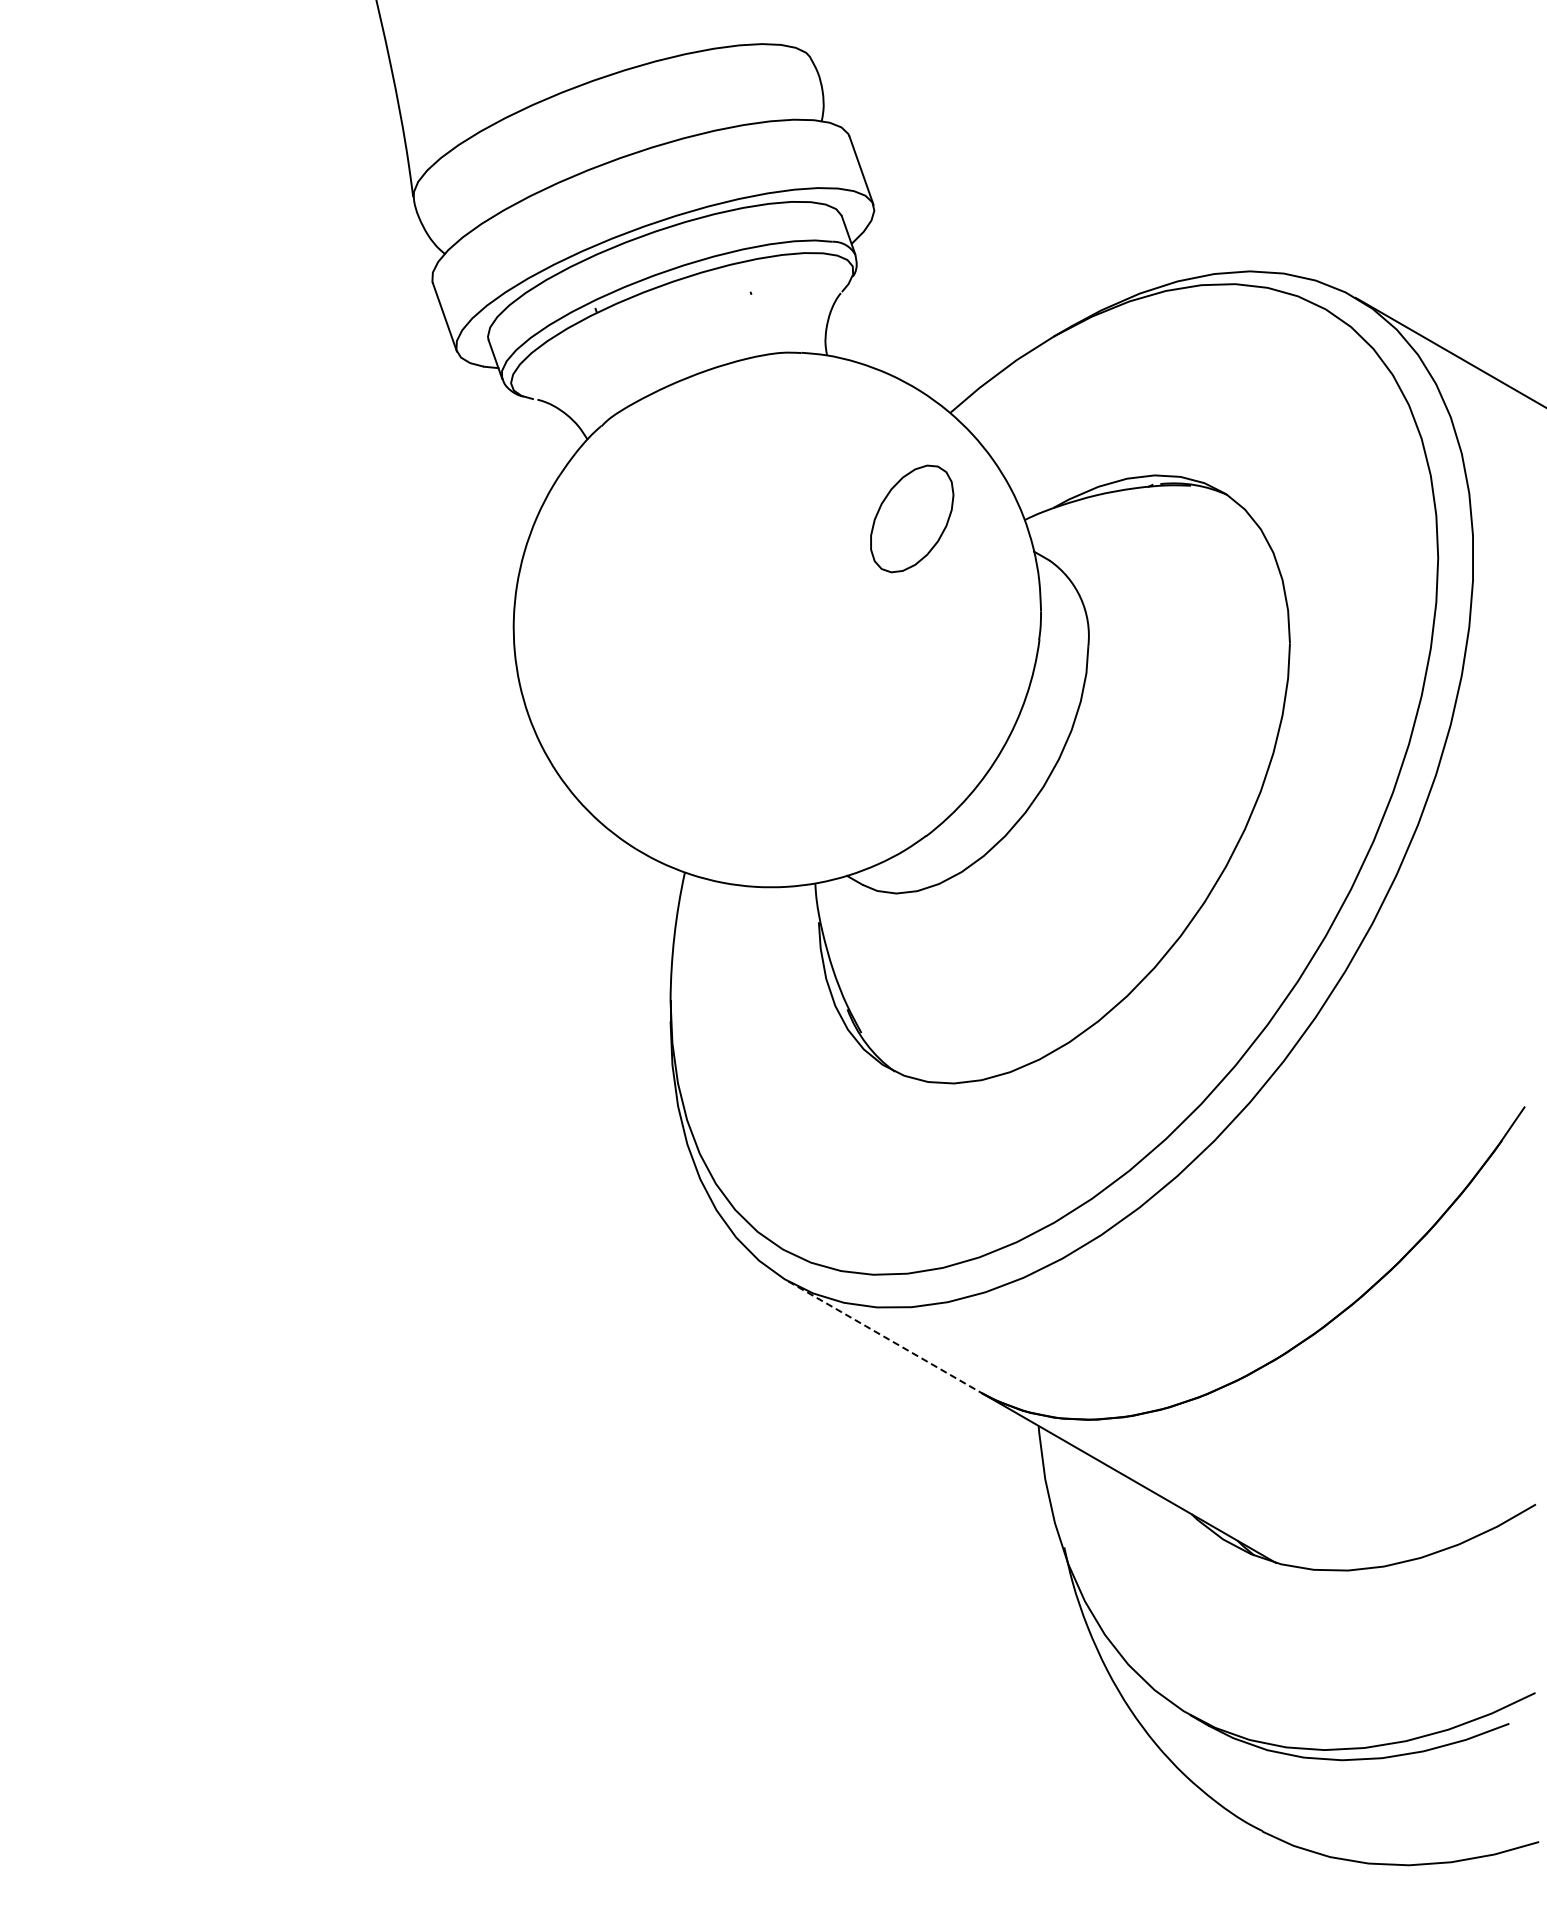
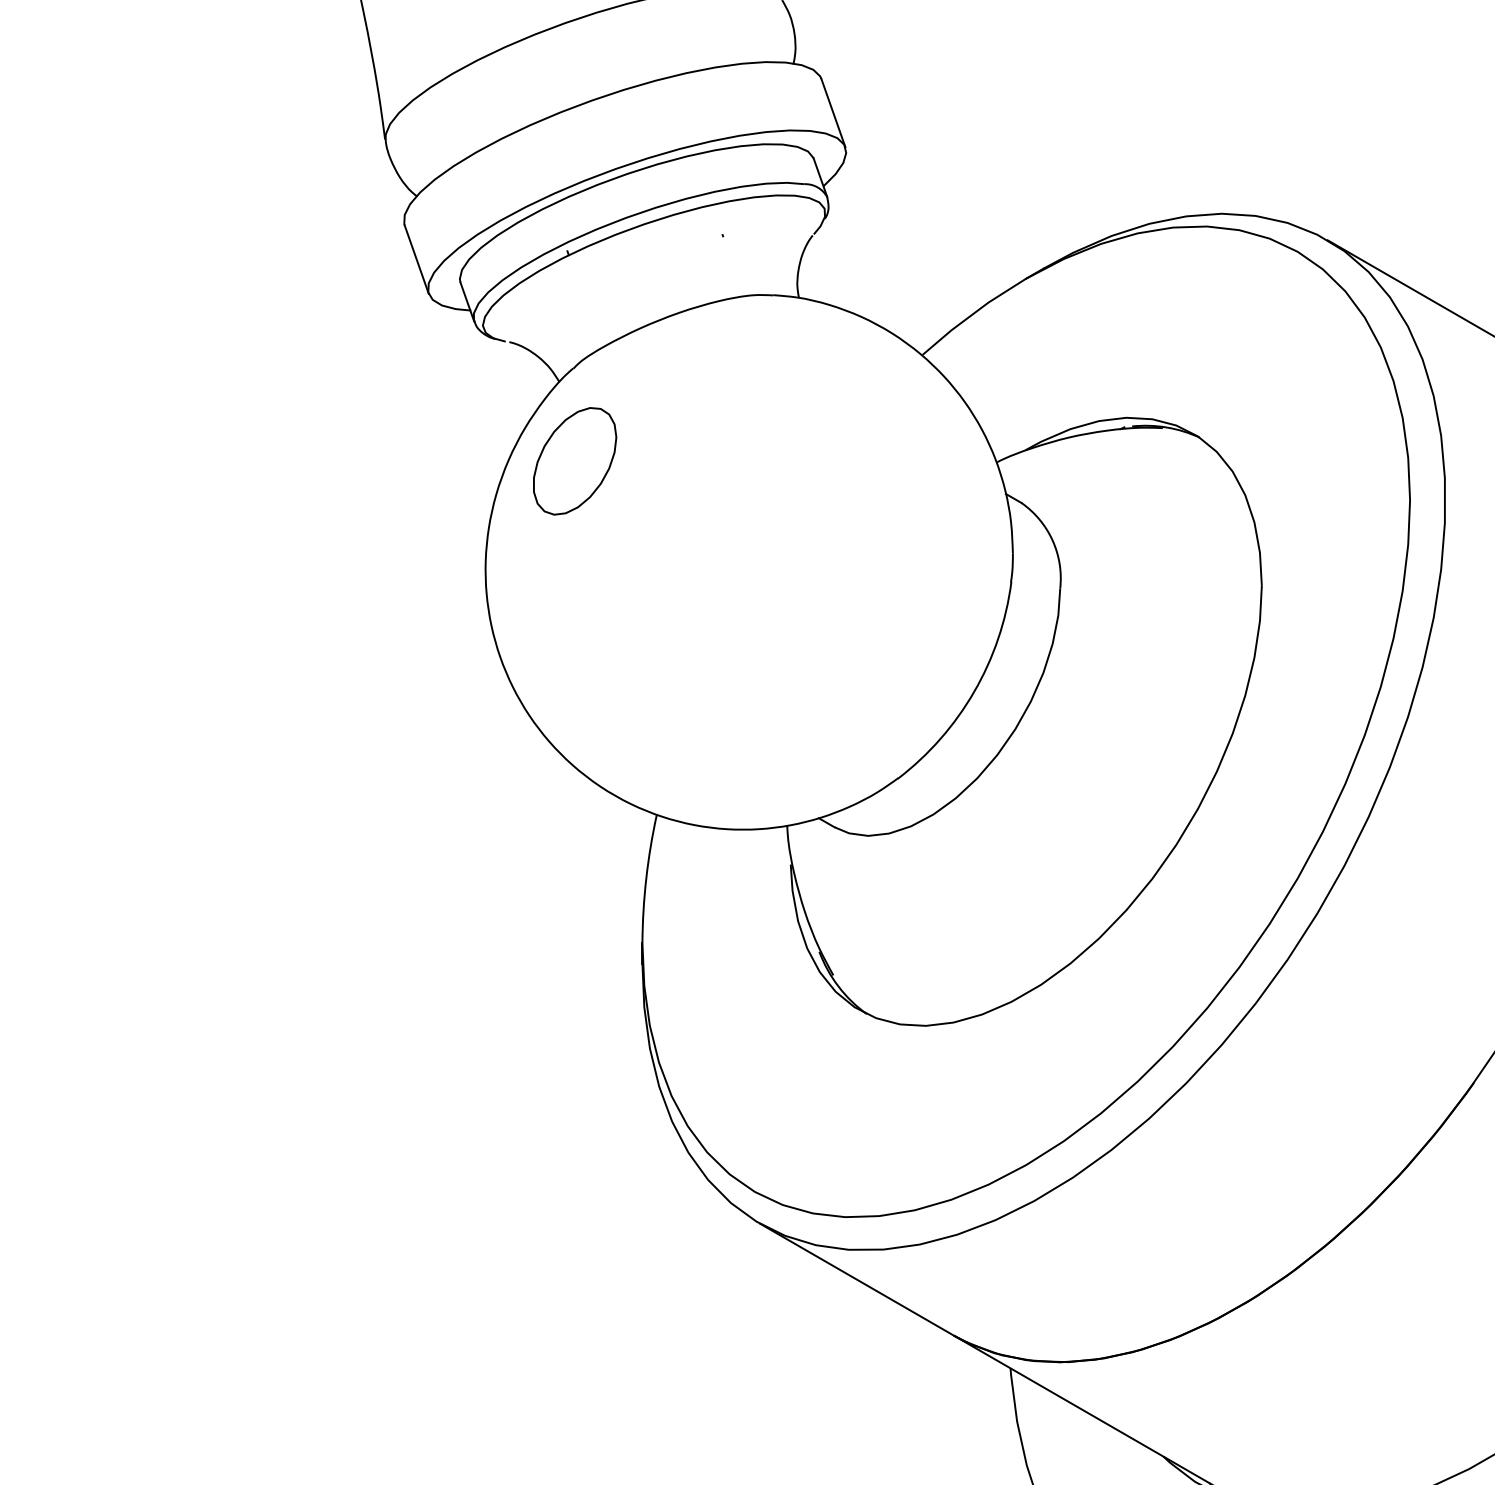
part: (912, 518) -> (575, 460), moved
line: (885, 1337) -> (857, 1279), dashed -> solid

